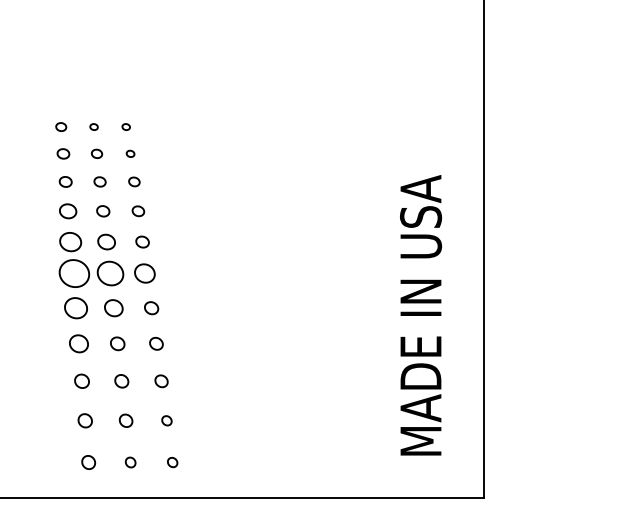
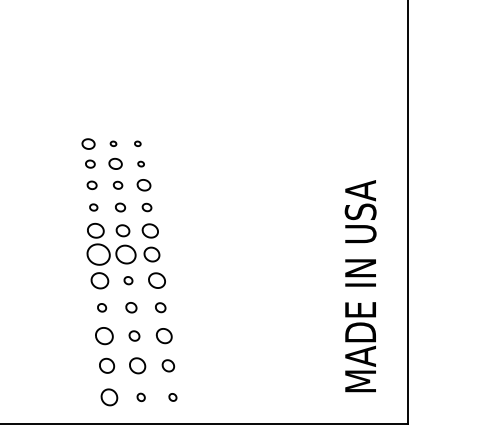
part: (60, 126) -> (88, 143), size x1.6
part: (96, 154) -> (115, 164), size x1.6
part: (133, 182) -> (143, 185), size x1.6
part: (67, 211) -> (93, 207), size x0.6
part: (141, 241) -> (149, 230), size x1.6
part: (113, 307) -> (128, 280), size x0.6
part: (150, 307) -> (156, 280), size x1.6
part: (78, 343) -> (101, 307), size x0.6
part: (82, 380) -> (104, 335), size x1.6
part: (161, 380) -> (164, 335), size x1.6
part: (84, 420) -> (106, 365), size x1.4
part: (125, 420) -> (137, 365), size x1.6
part: (166, 420) -> (168, 365), size x1.6
part: (88, 462) -> (109, 397), size x1.6

